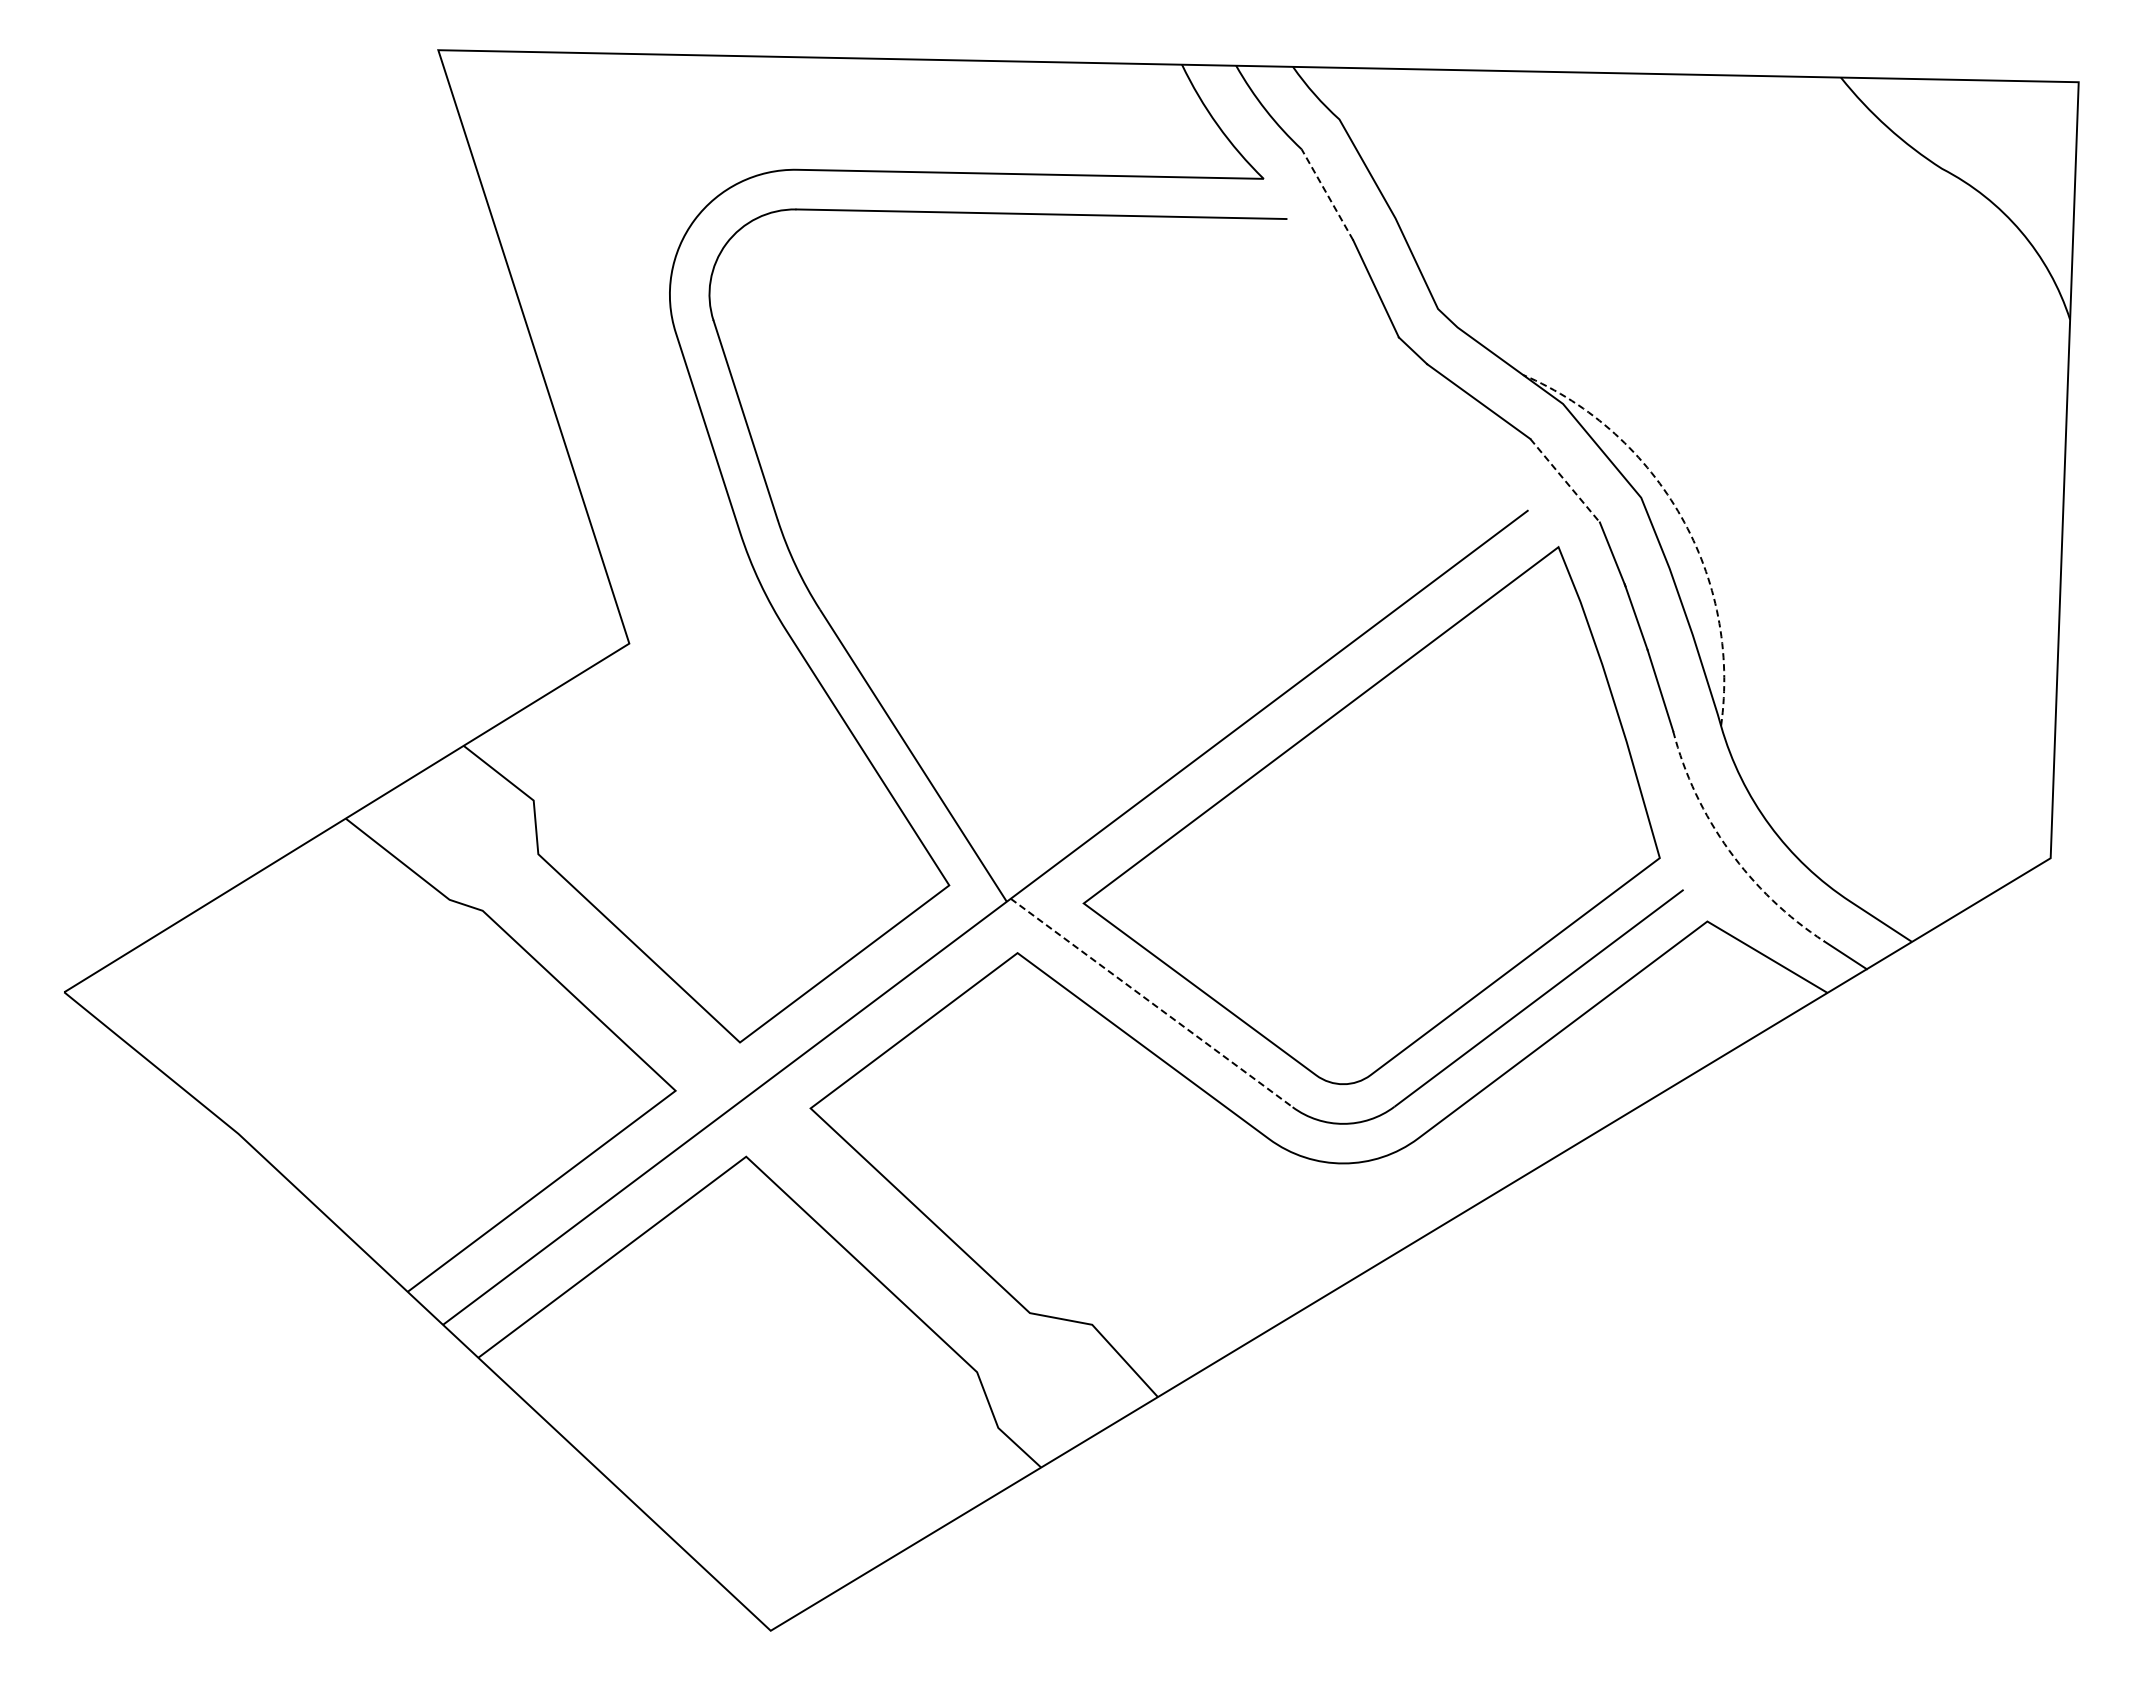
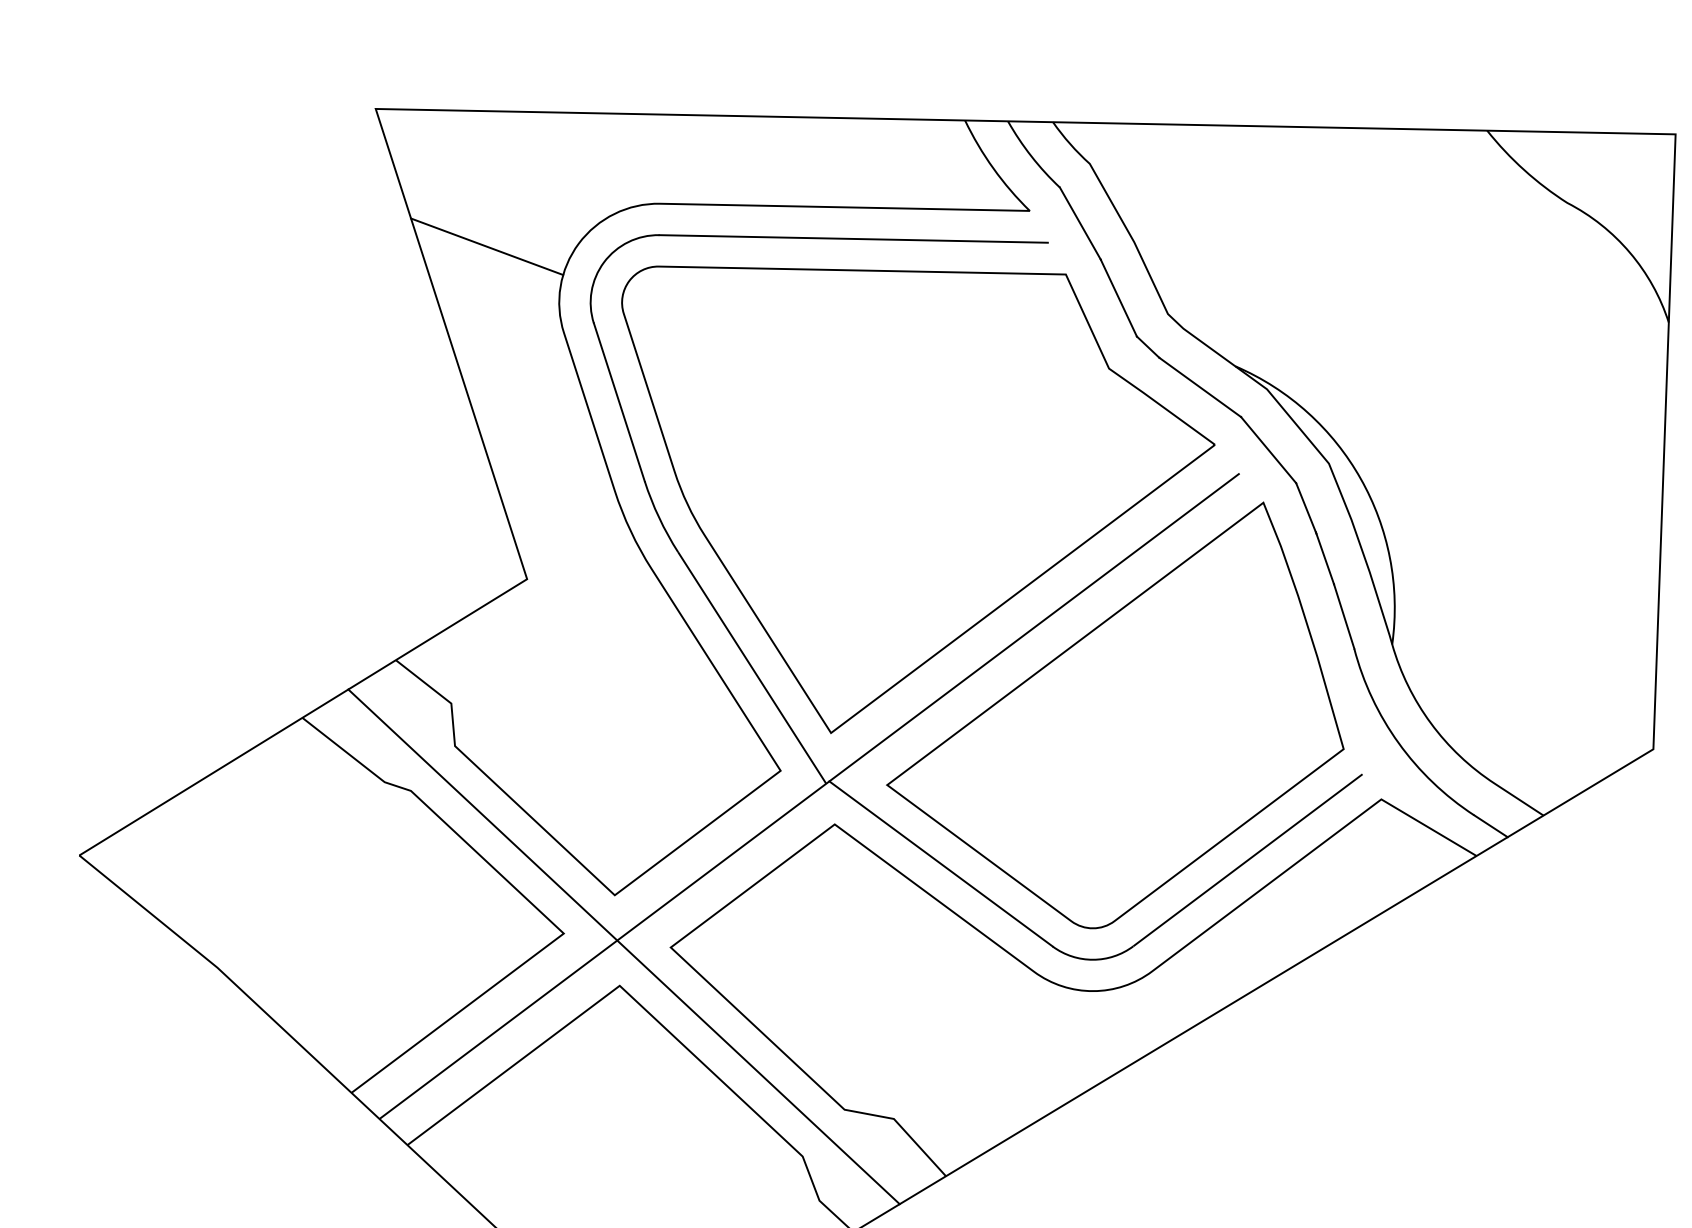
line: (1327, 194) -> (1080, 223), dashed -> solid
line: (578, 223) -> (486, 246), added
line: (1565, 481) -> (1268, 450), dashed -> solid
arc: (1681, 516) -> (1360, 478), dashed -> solid
part: (1122, 543) -> (917, 499), added
arc: (1729, 850) -> (1398, 743), dashed -> solid
line: (1152, 1003) -> (941, 864), dashed -> solid
line: (751, 1107) -> (623, 946), added

